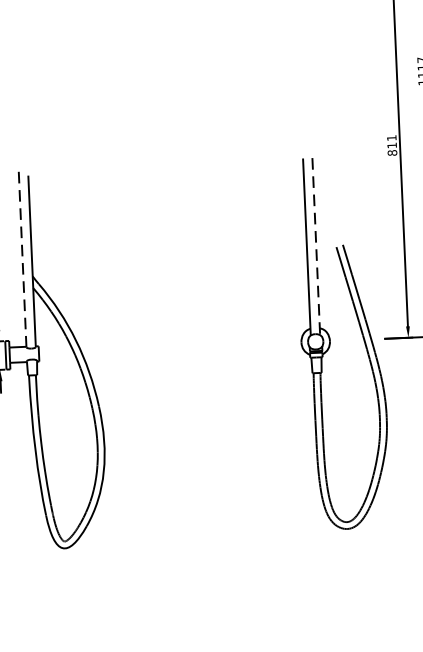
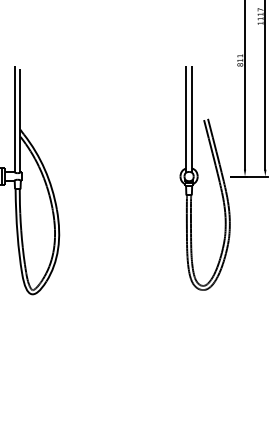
line: (315, 247) -> (191, 119), dashed -> solid
line: (22, 258) -> (14, 118), dashed -> solid

